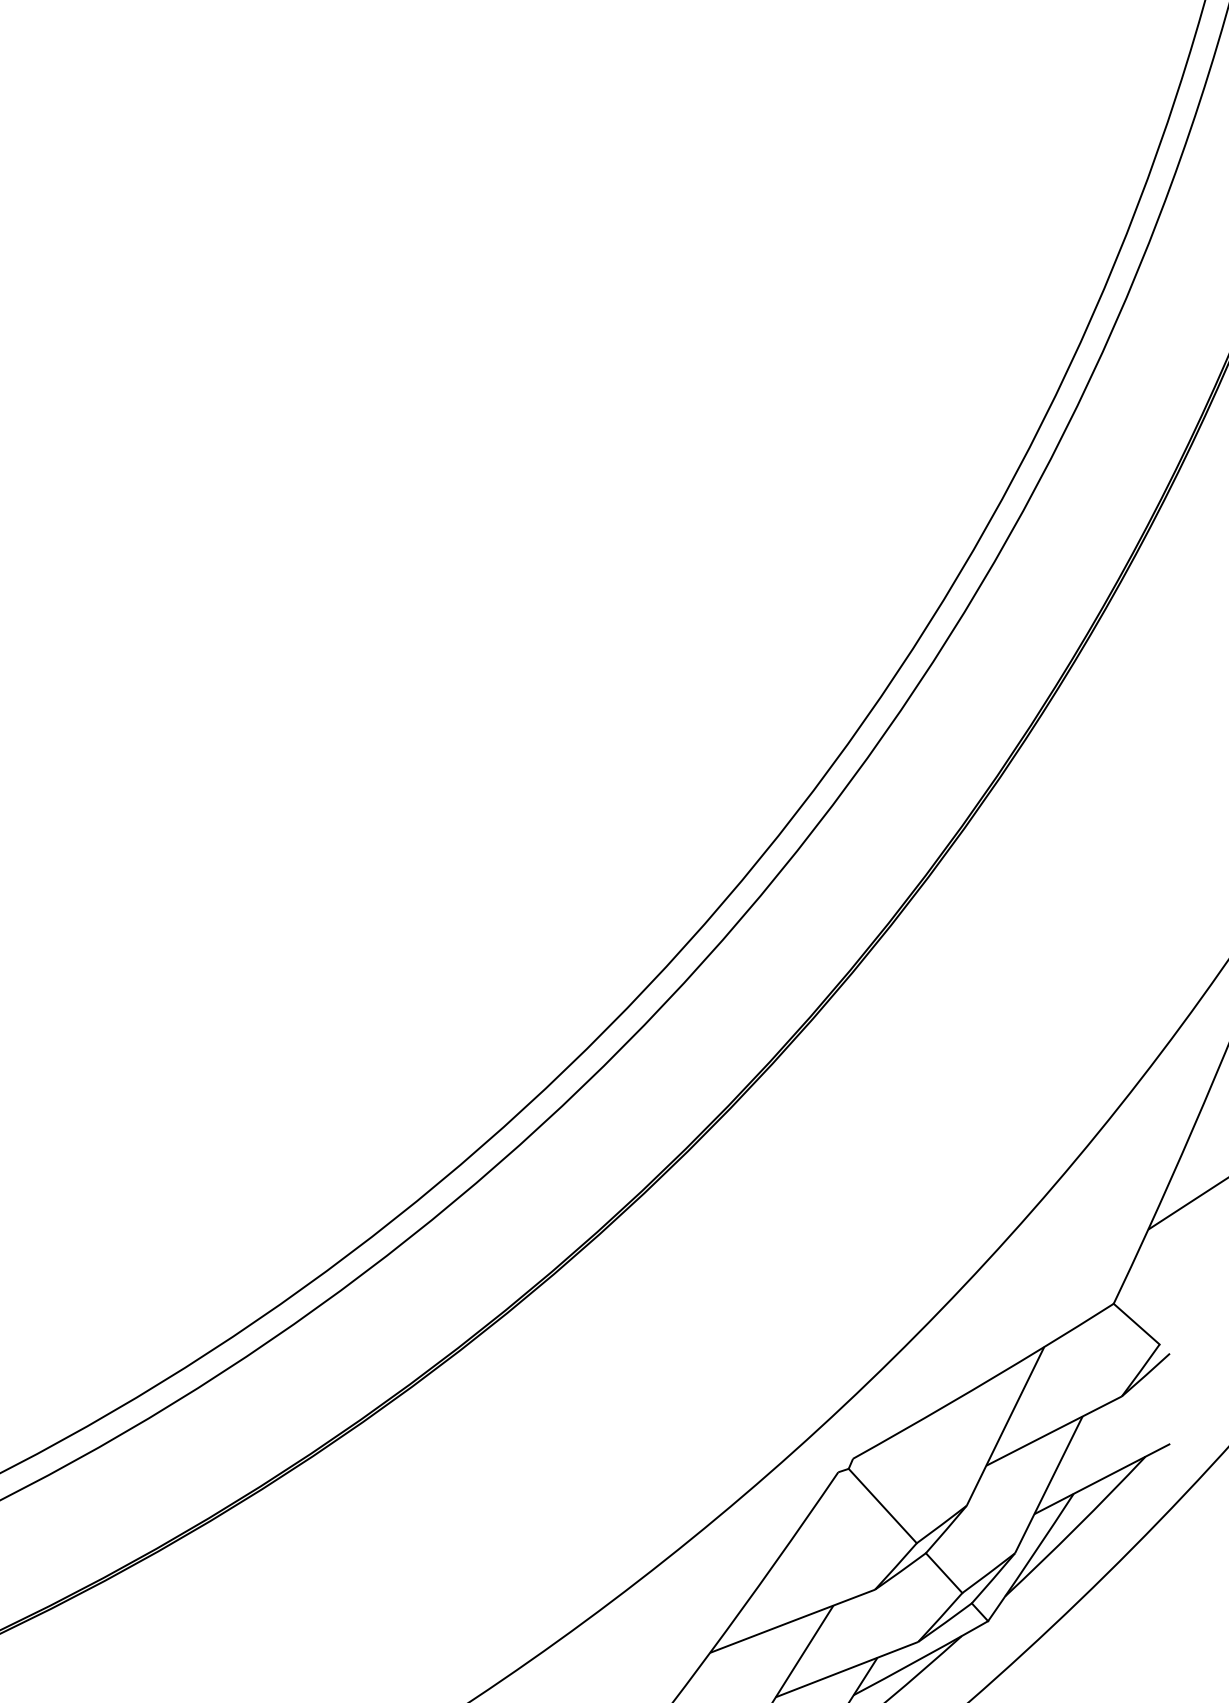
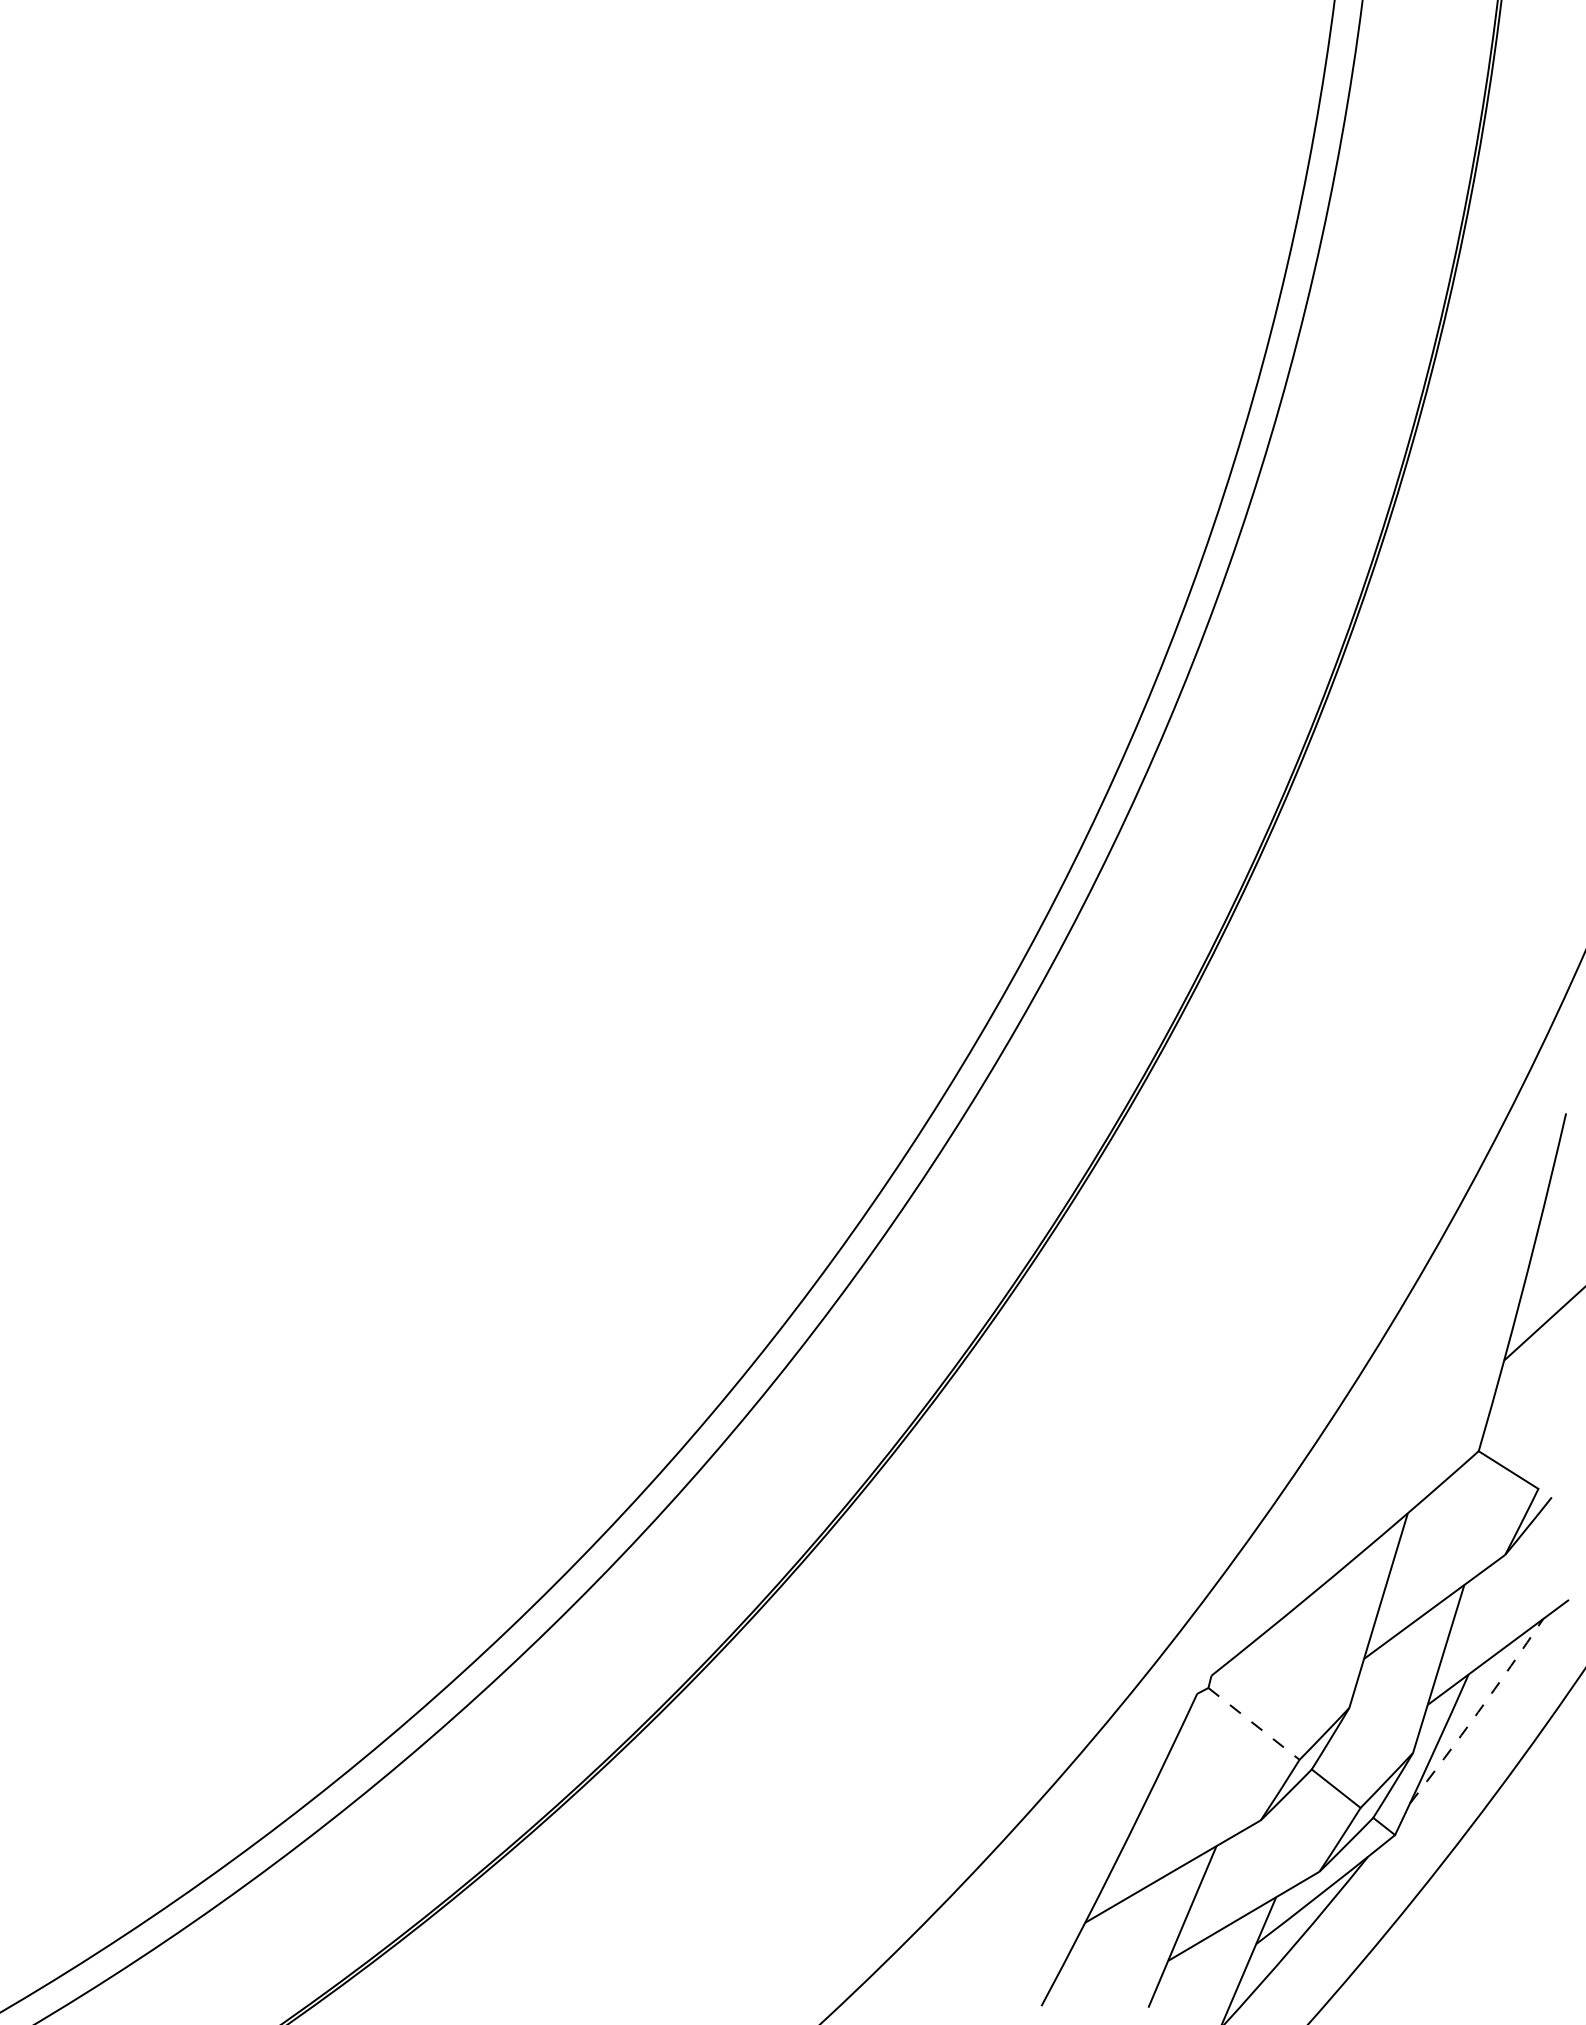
line: (883, 1506) -> (1254, 1724), solid -> dashed
arc: (1076, 1527) -> (1478, 1712), solid -> dashed

